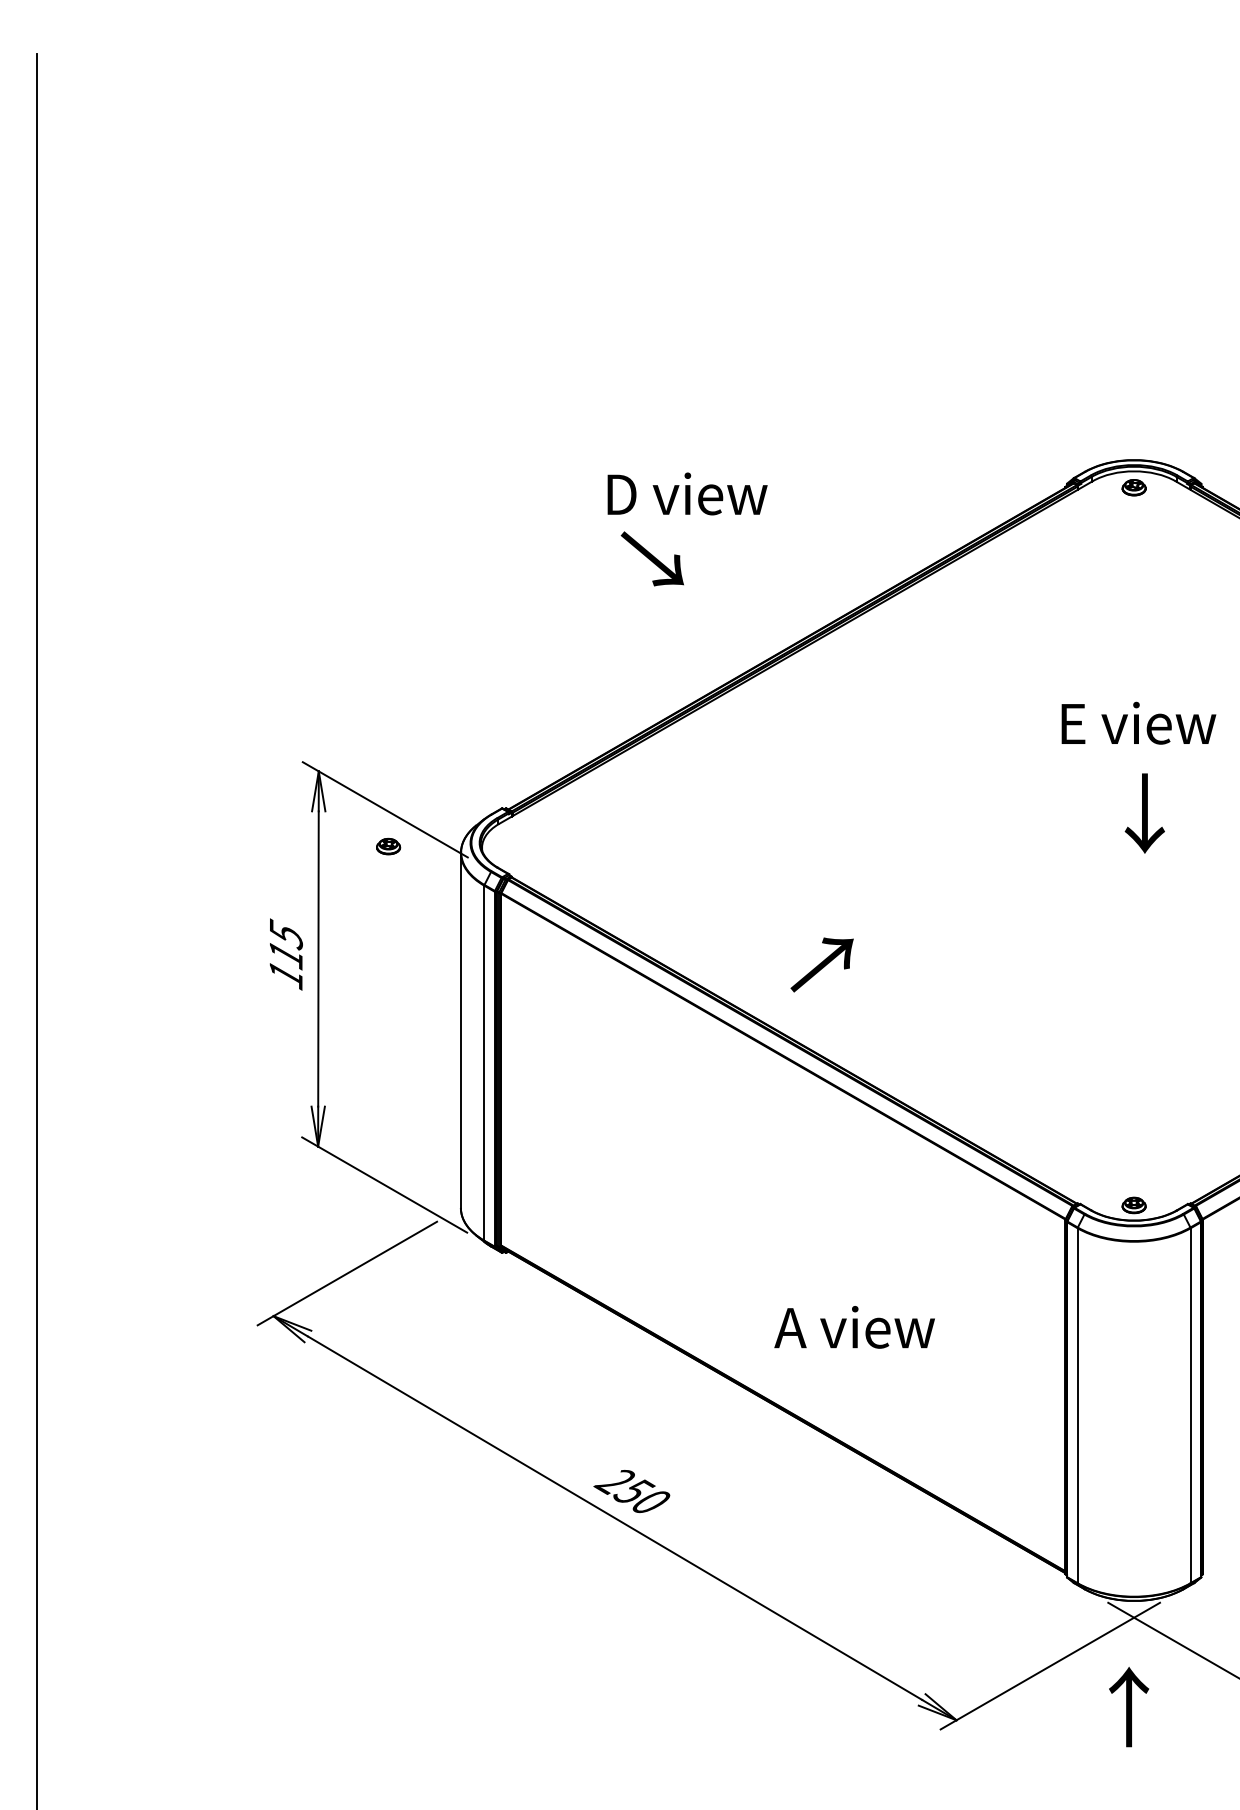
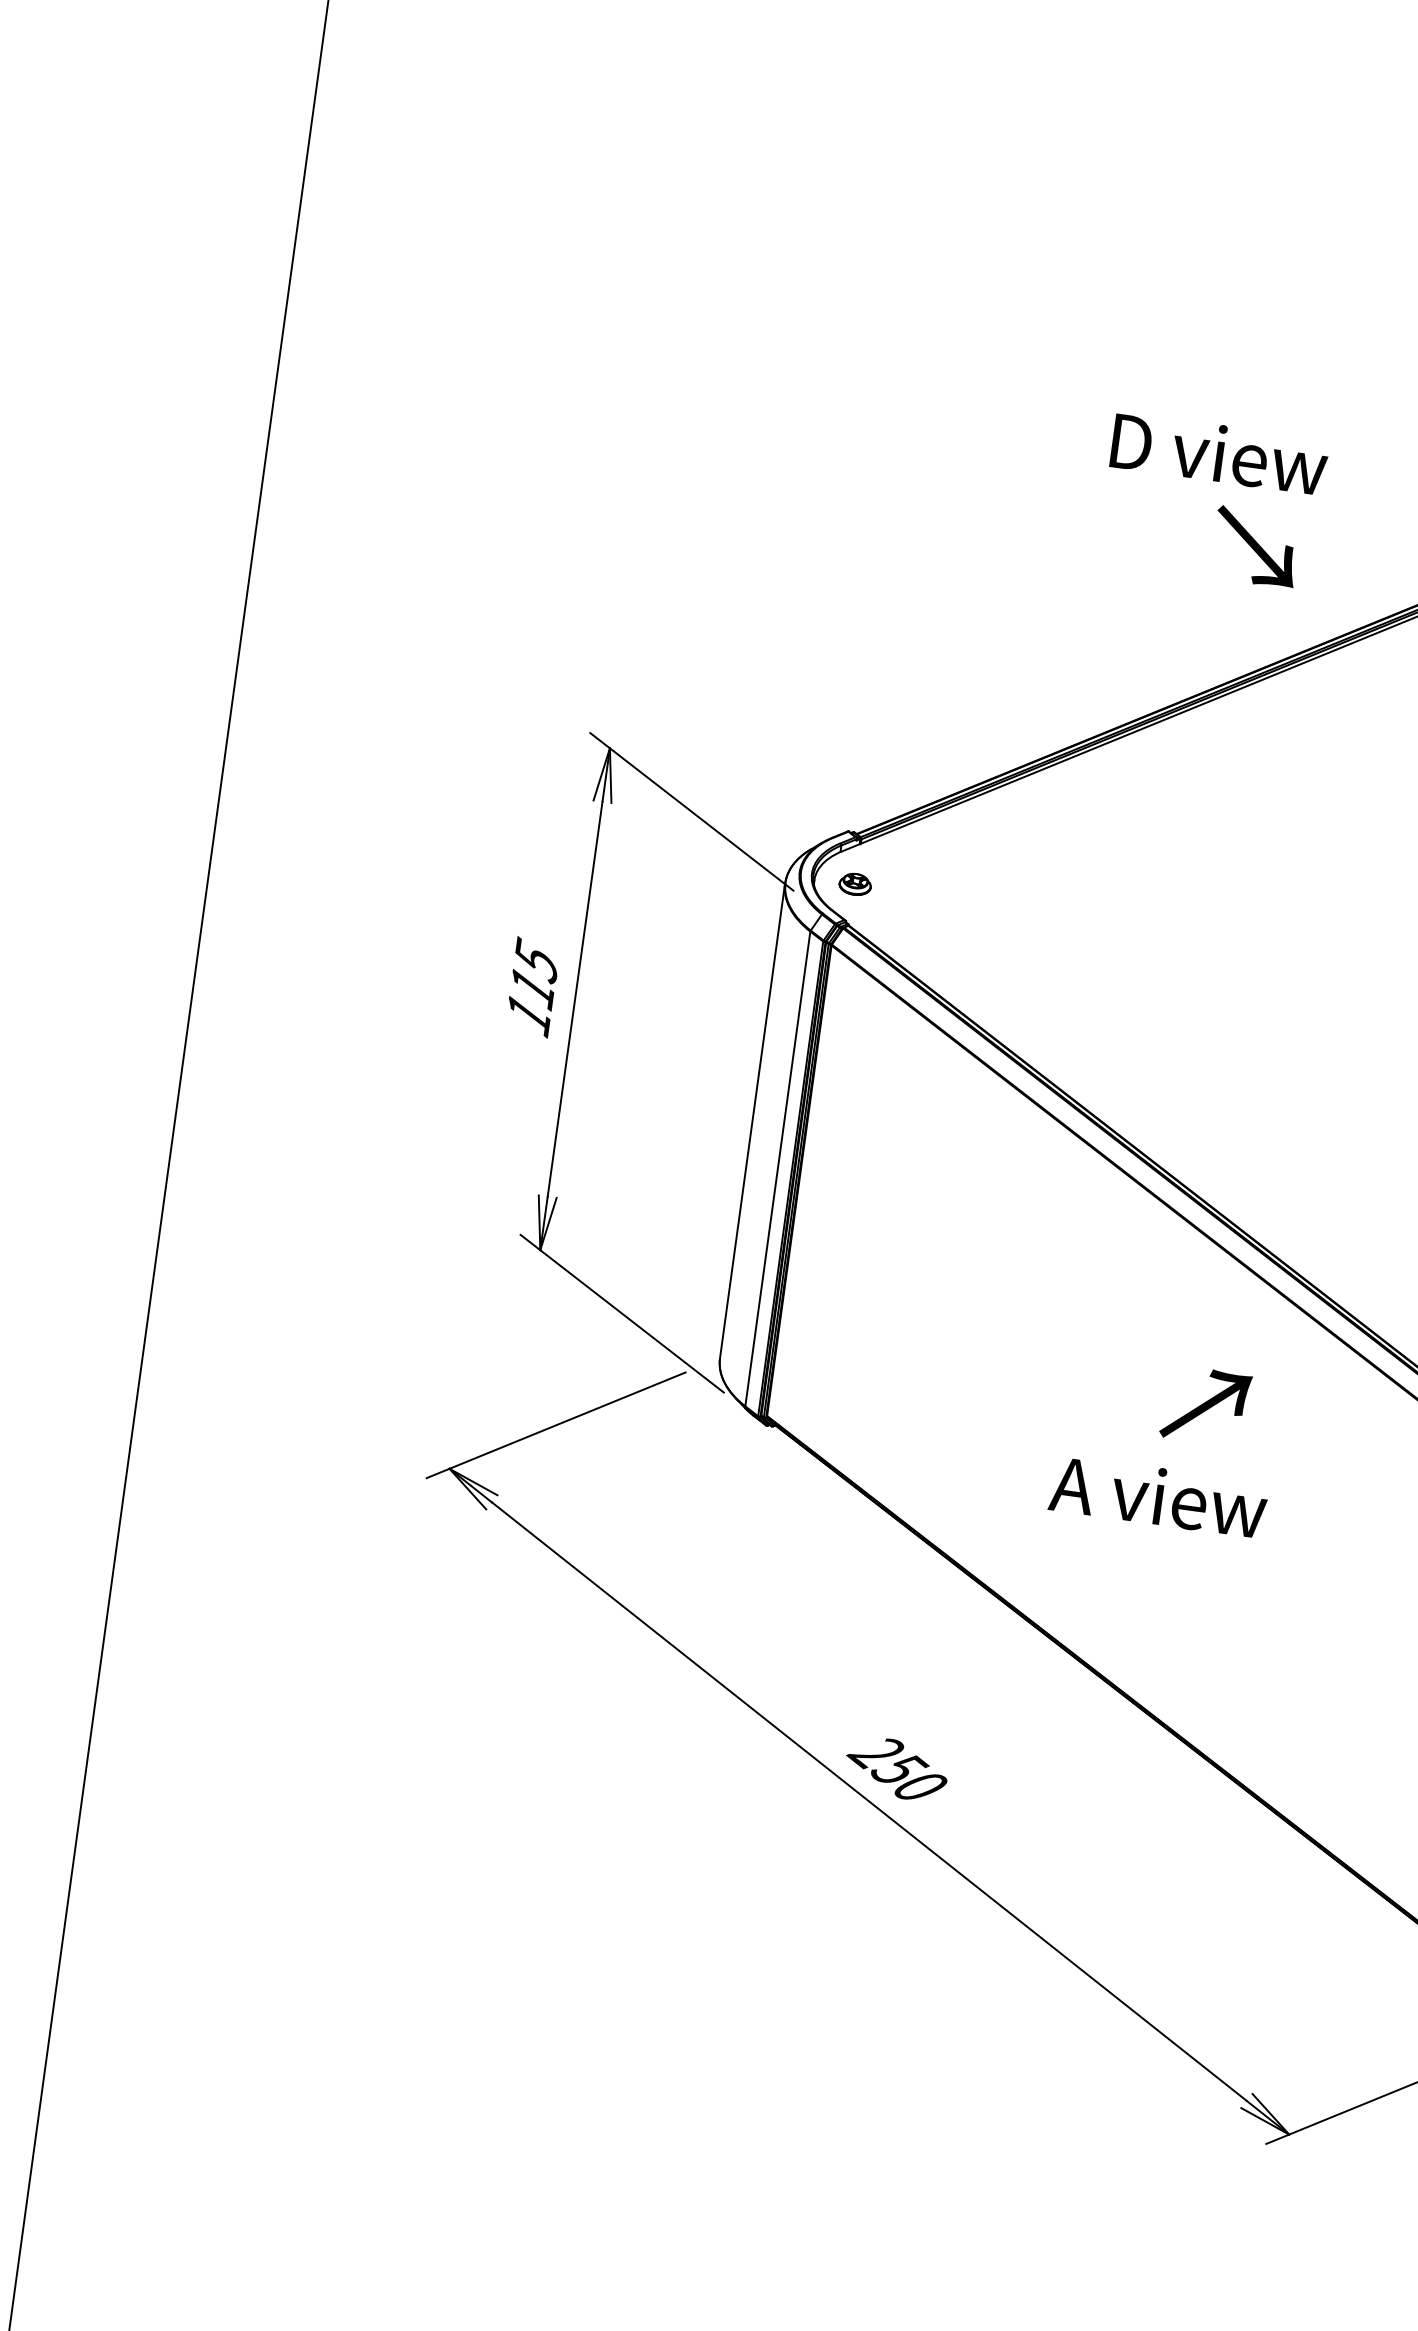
text: (687, 493) -> (1219, 453), moved
text: (651, 558) -> (1254, 546), moved
part: (388, 846) -> (855, 884), moved
text: (821, 964) -> (1205, 1405), moved
text: (854, 1327) -> (1158, 1496), moved

